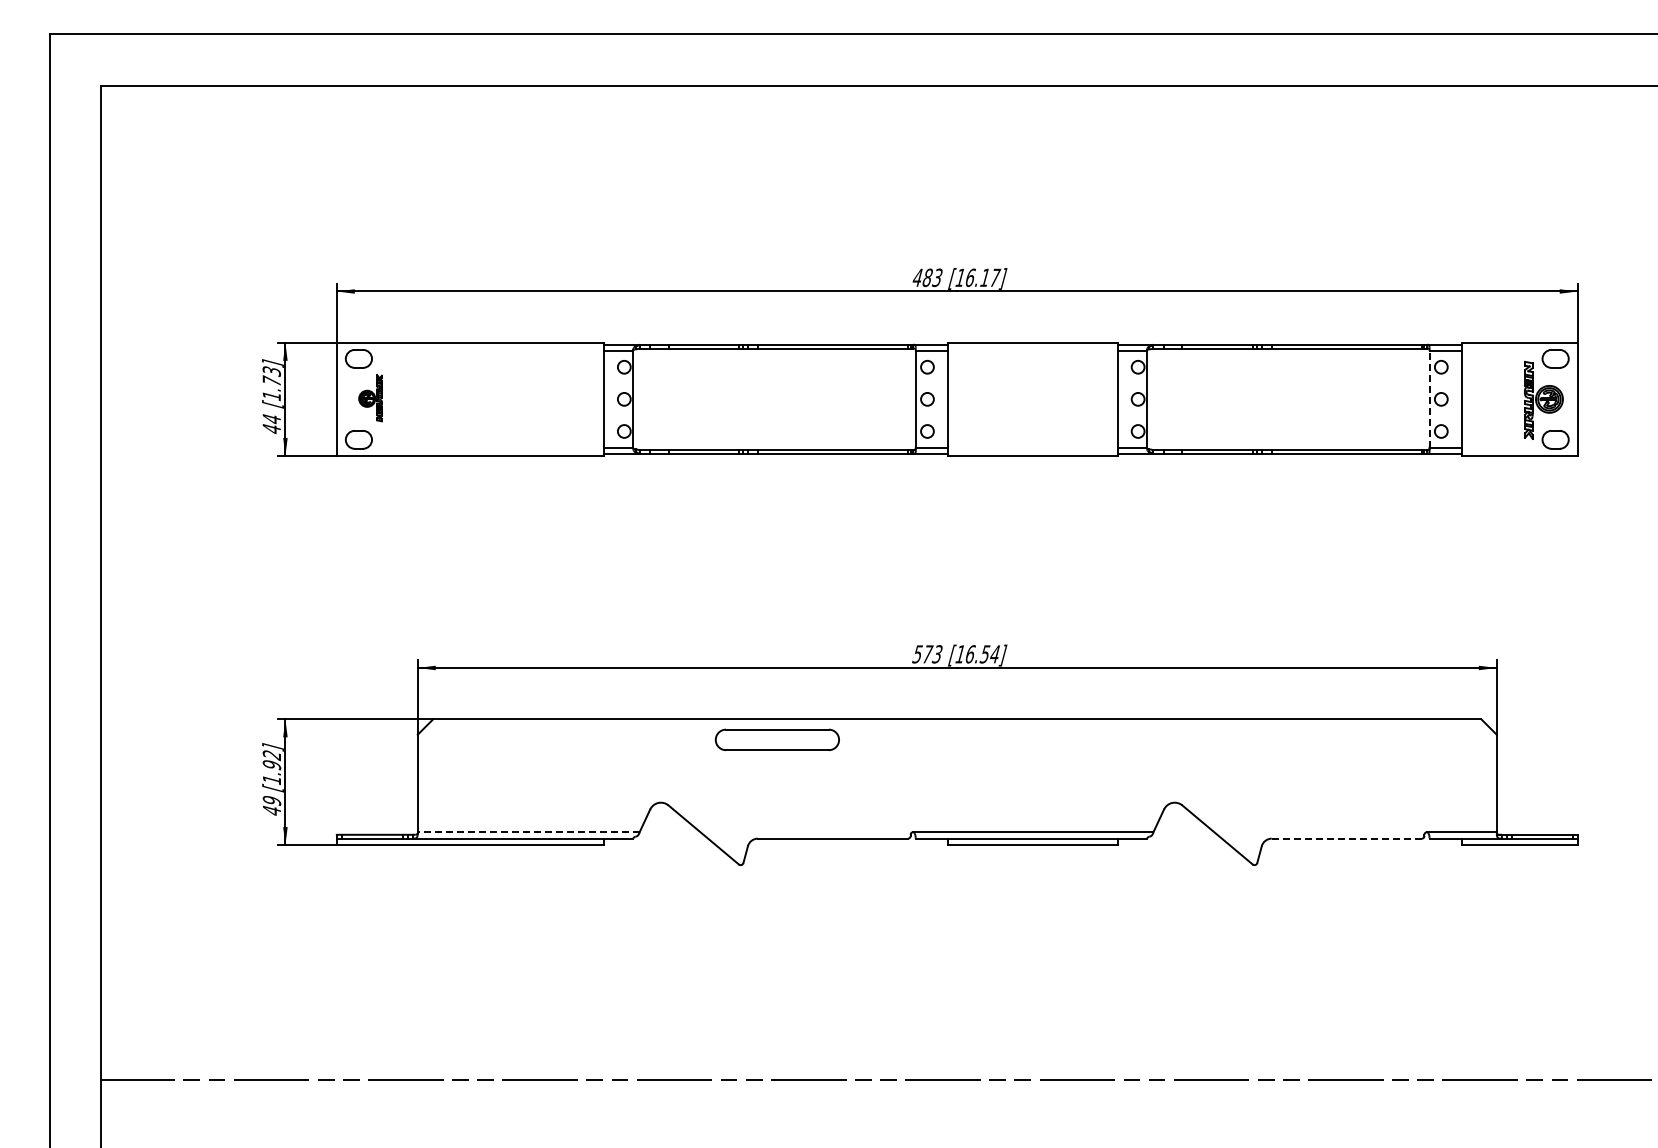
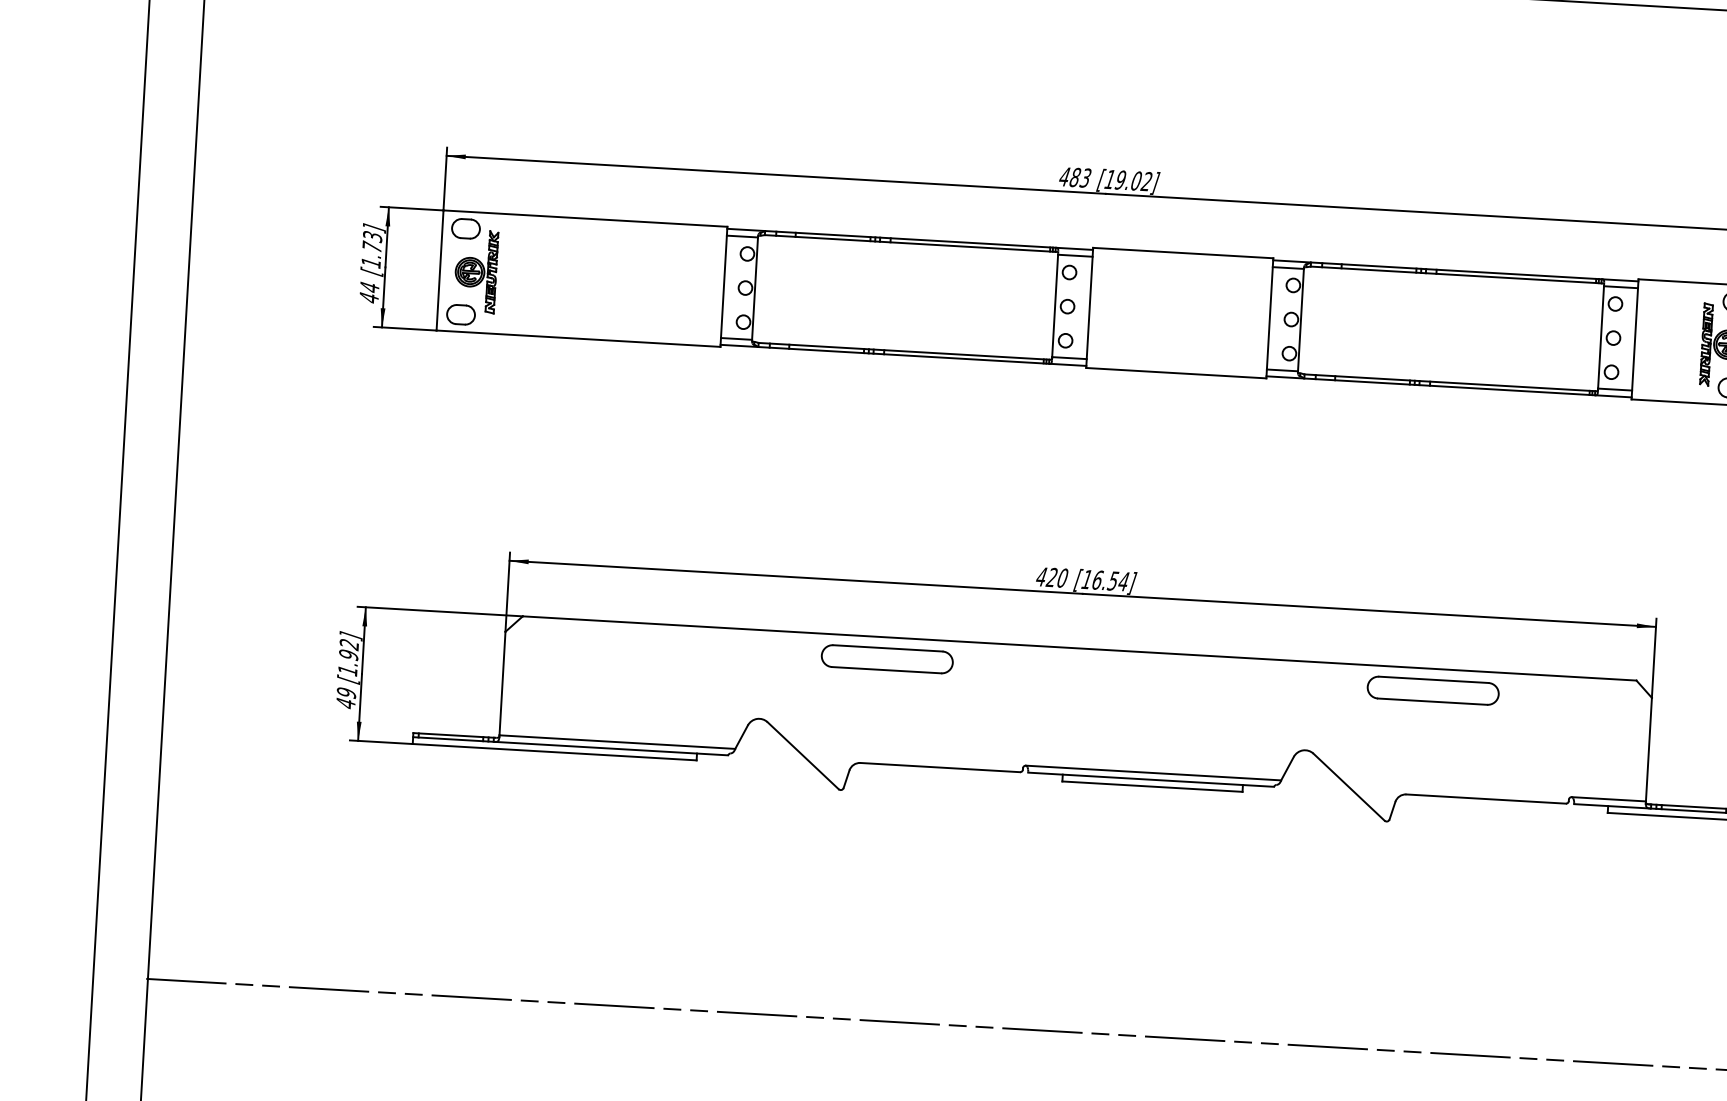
text: (983, 277) -> (1134, 180), [16.17] -> [19.02]
part: (370, 397) -> (475, 270), size x1.67
line: (1429, 398) -> (1601, 336), dashed -> solid
text: (927, 654) -> (1051, 577), 573 -> 420
part: (1290, 739) -> (1432, 690), added
line: (528, 832) -> (617, 742), dashed -> solid
line: (1346, 838) -> (1485, 798), dashed -> solid

